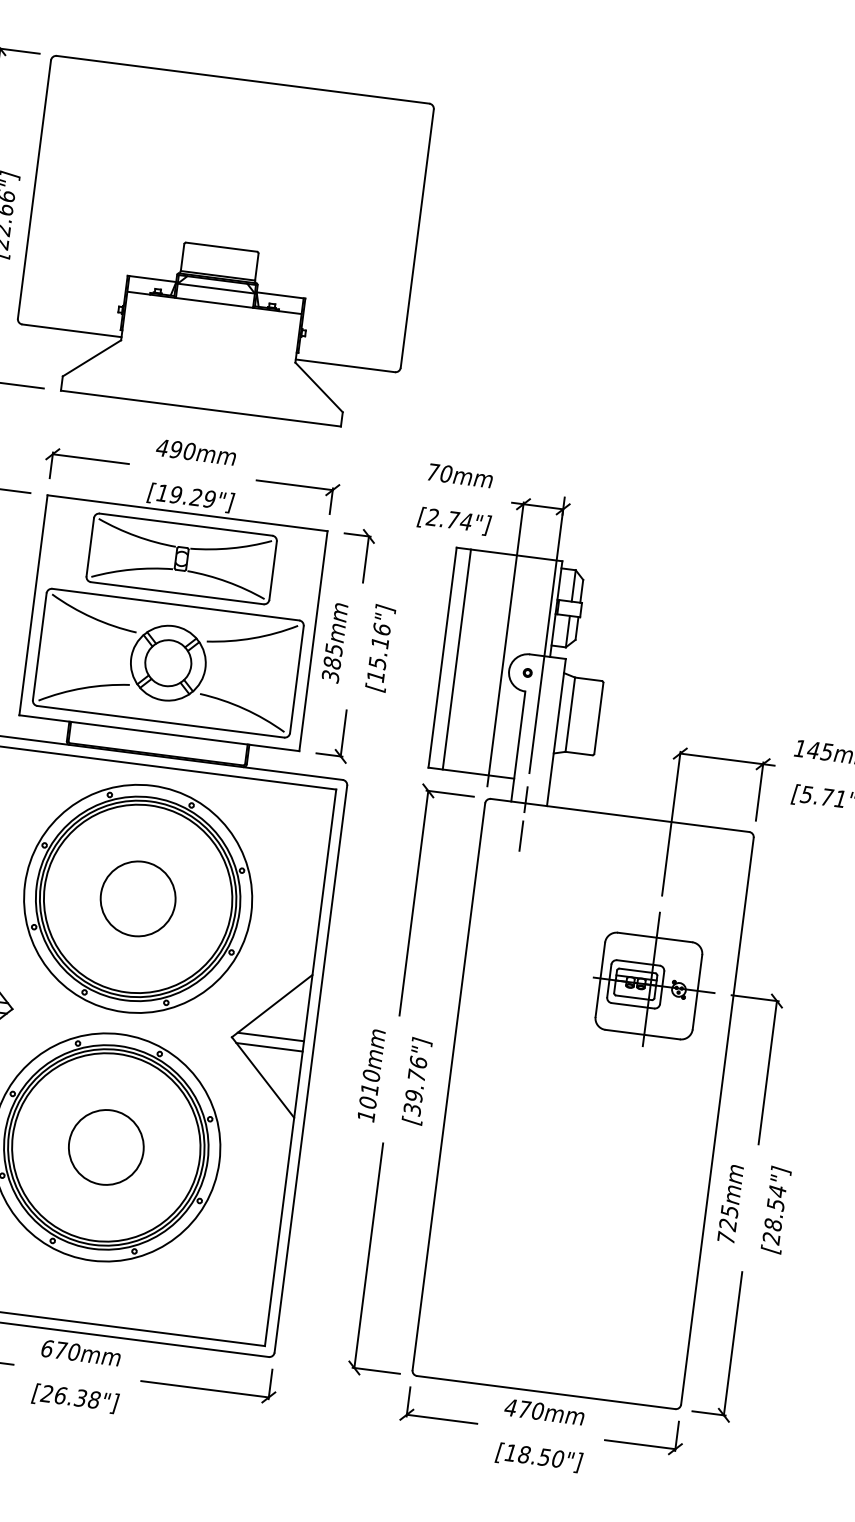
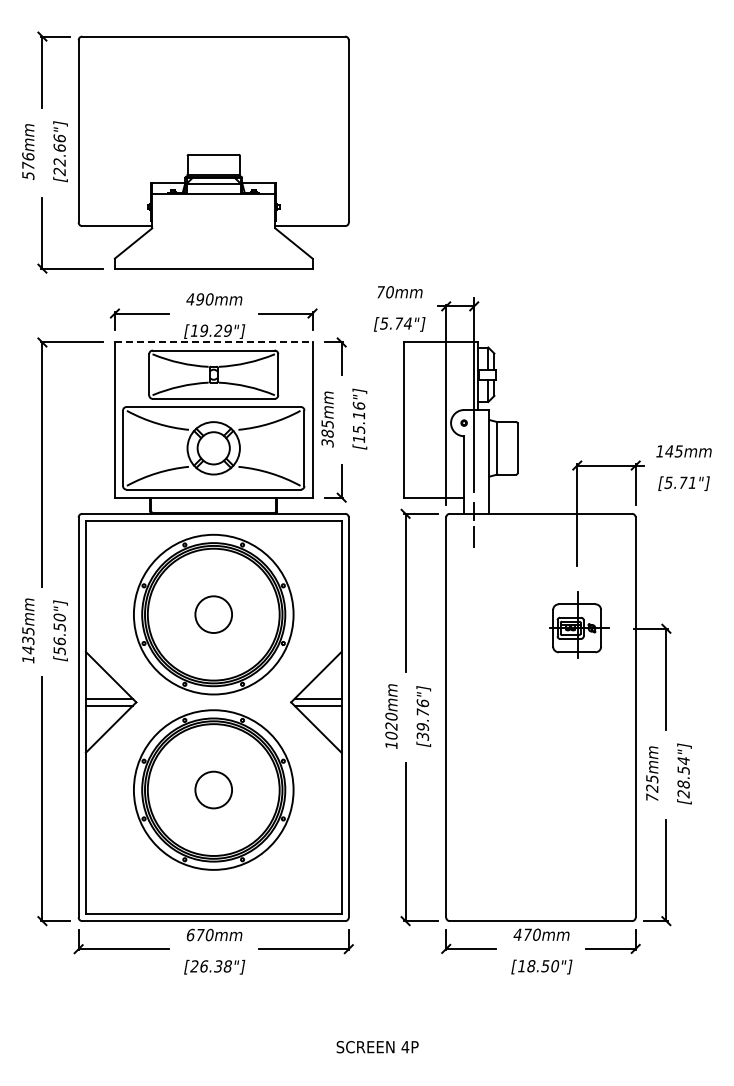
line: (187, 513) -> (213, 342), solid -> dashed
text: (432, 517) -> (384, 323), [2.74"] -> [5.74"]
line: (456, 658) -> (413, 419), removed
circle: (137, 898) -> (213, 614), size x0.7
part: (654, 979) -> (579, 624), size x0.7
text: (369, 1089) -> (391, 726), 1010mm -> 1020mm
circle: (106, 1146) -> (213, 789), size x0.7

